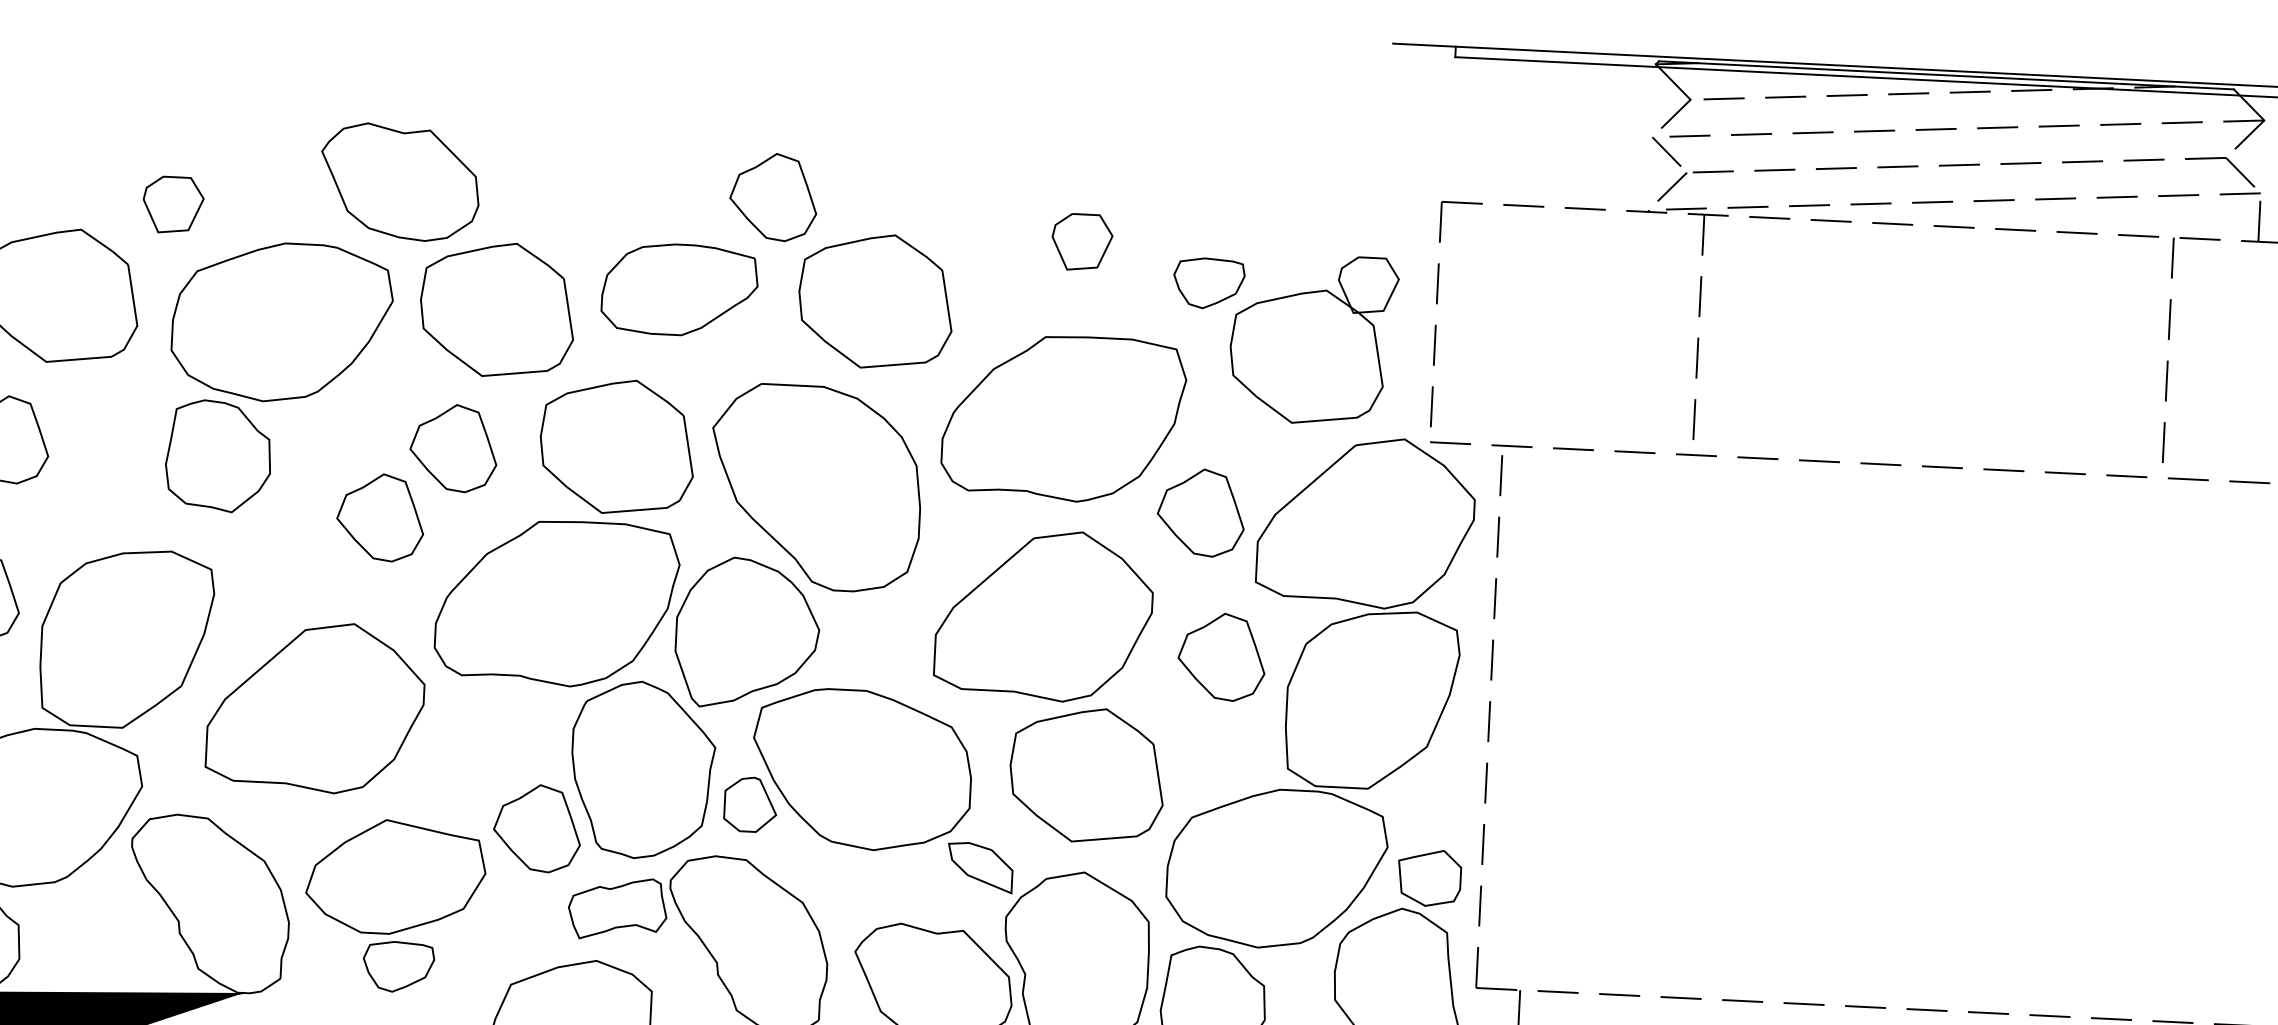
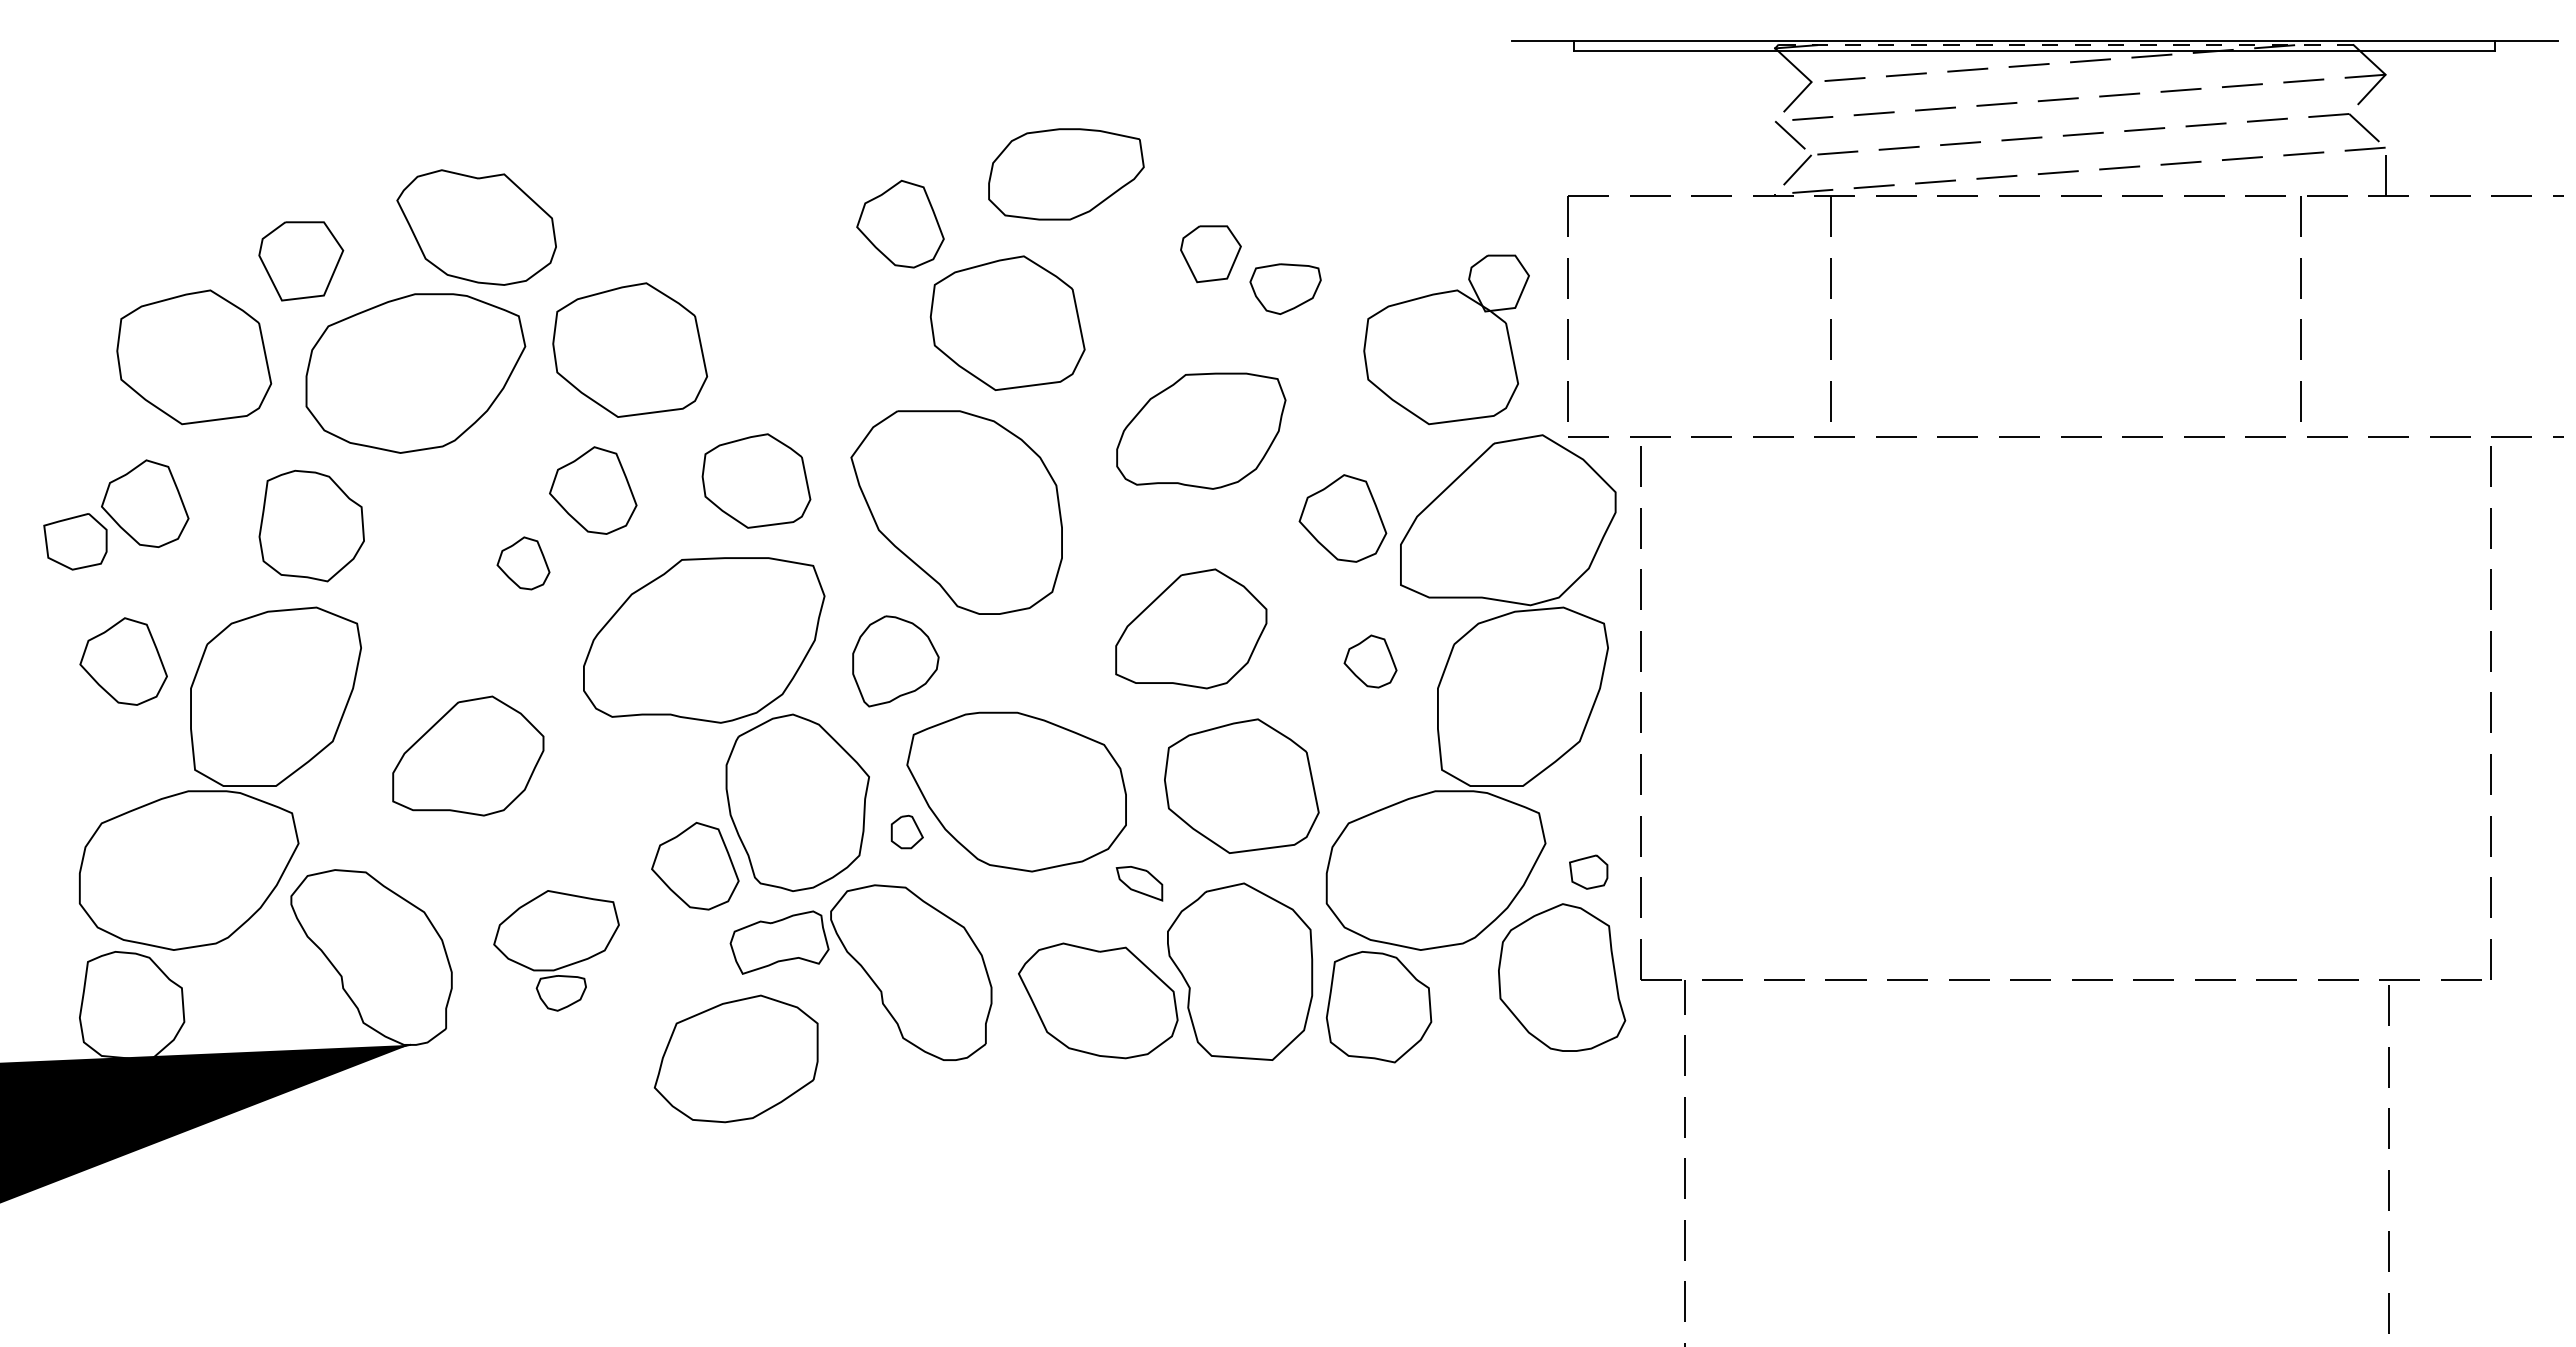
line: (1946, 75) -> (2065, 45), solid -> dashed
part: (399, 182) -> (476, 227), moved
part: (173, 205) -> (301, 261), size x1.4
part: (1208, 282) -> (1285, 288), moved
part: (680, 290) -> (1066, 174), moved
part: (1064, 418) -> (1201, 431), size x0.7
part: (617, 446) -> (756, 480), size x0.7
part: (218, 455) -> (311, 525), moved
part: (380, 517) -> (523, 563), size x0.6
part: (1044, 615) -> (1191, 628), size x0.7
part: (747, 633) -> (895, 661), size x0.6
part: (1221, 656) -> (1370, 661), size x0.6
part: (316, 706) -> (468, 755), size x0.7
part: (750, 804) -> (907, 831), size x0.6
part: (980, 867) -> (1139, 883), size x0.7
part: (1429, 877) -> (1588, 871), size x0.6
part: (394, 905) -> (556, 950), size x0.7

